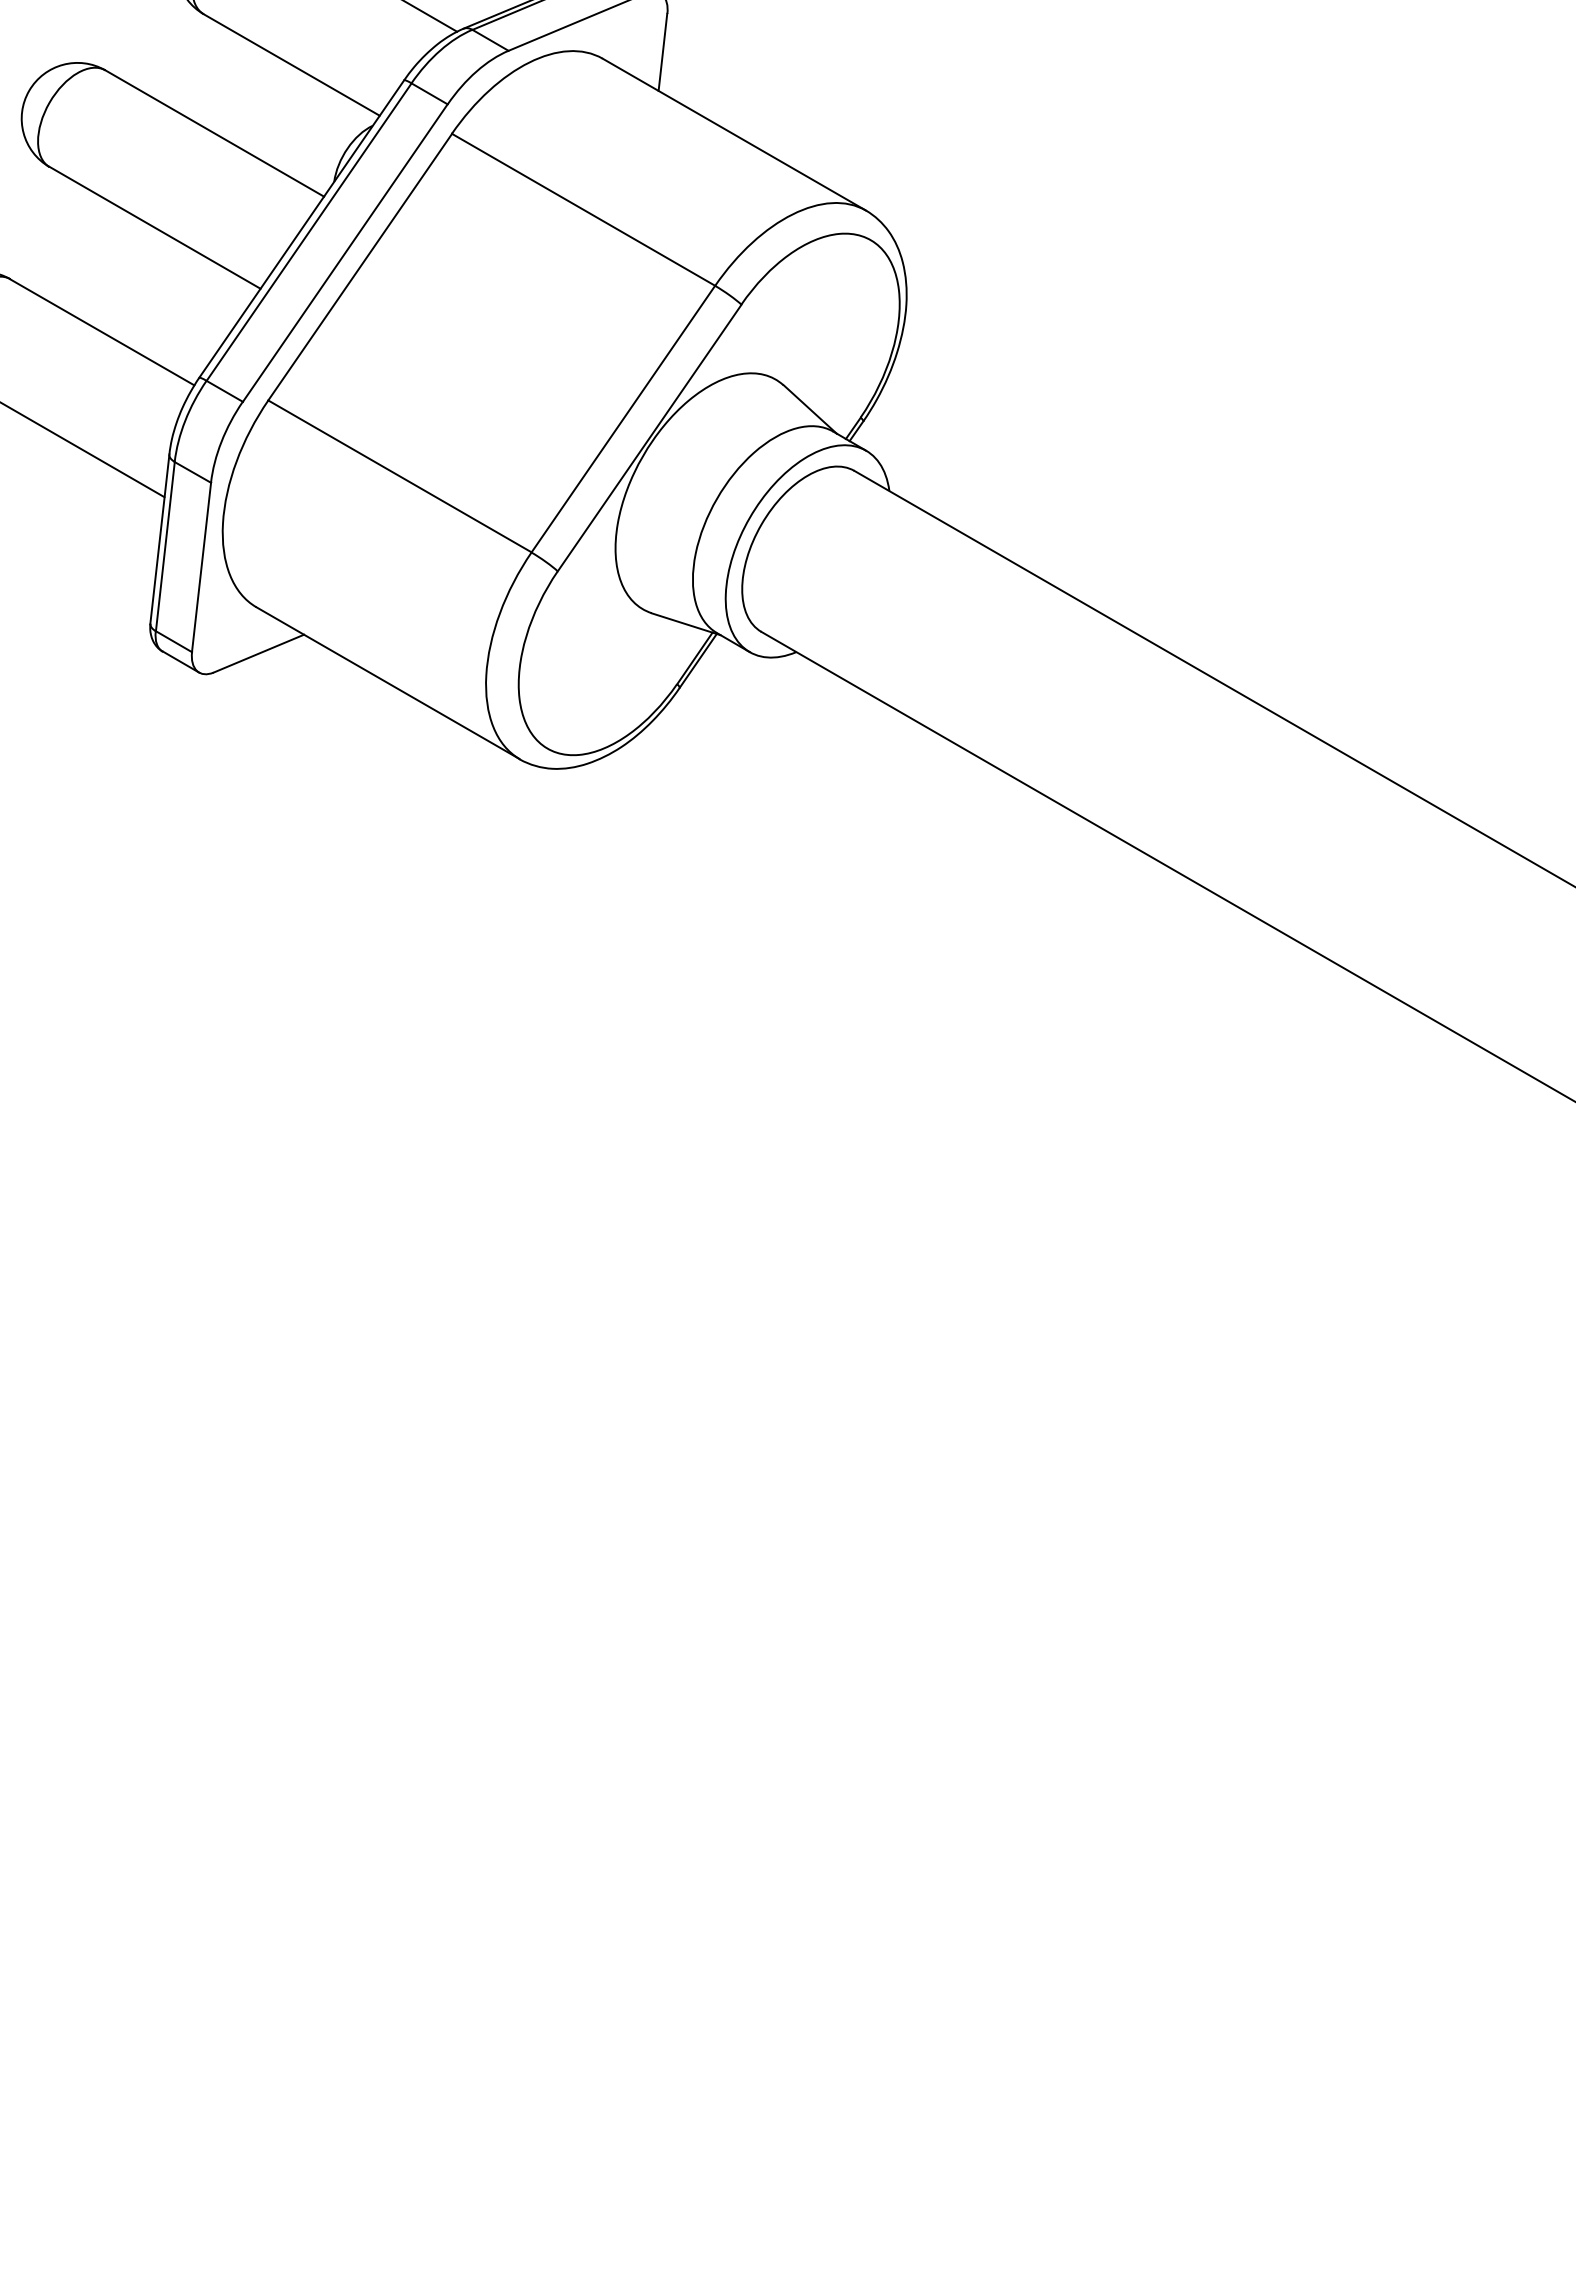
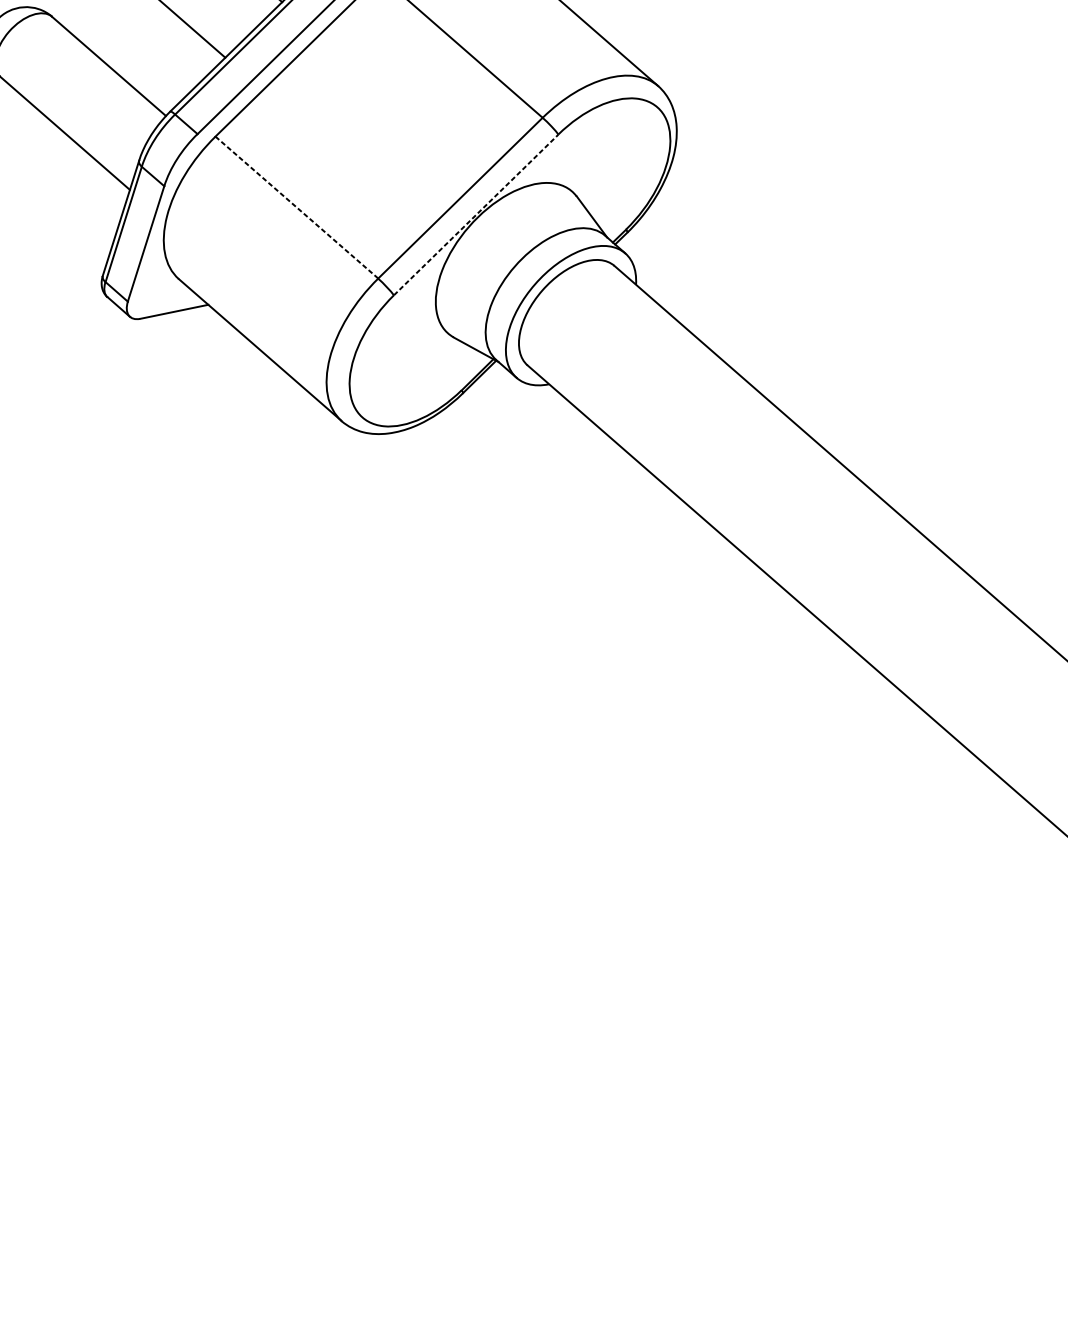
line: (649, 438) -> (476, 215), solid -> dashed
line: (399, 476) -> (296, 207), solid -> dashed

